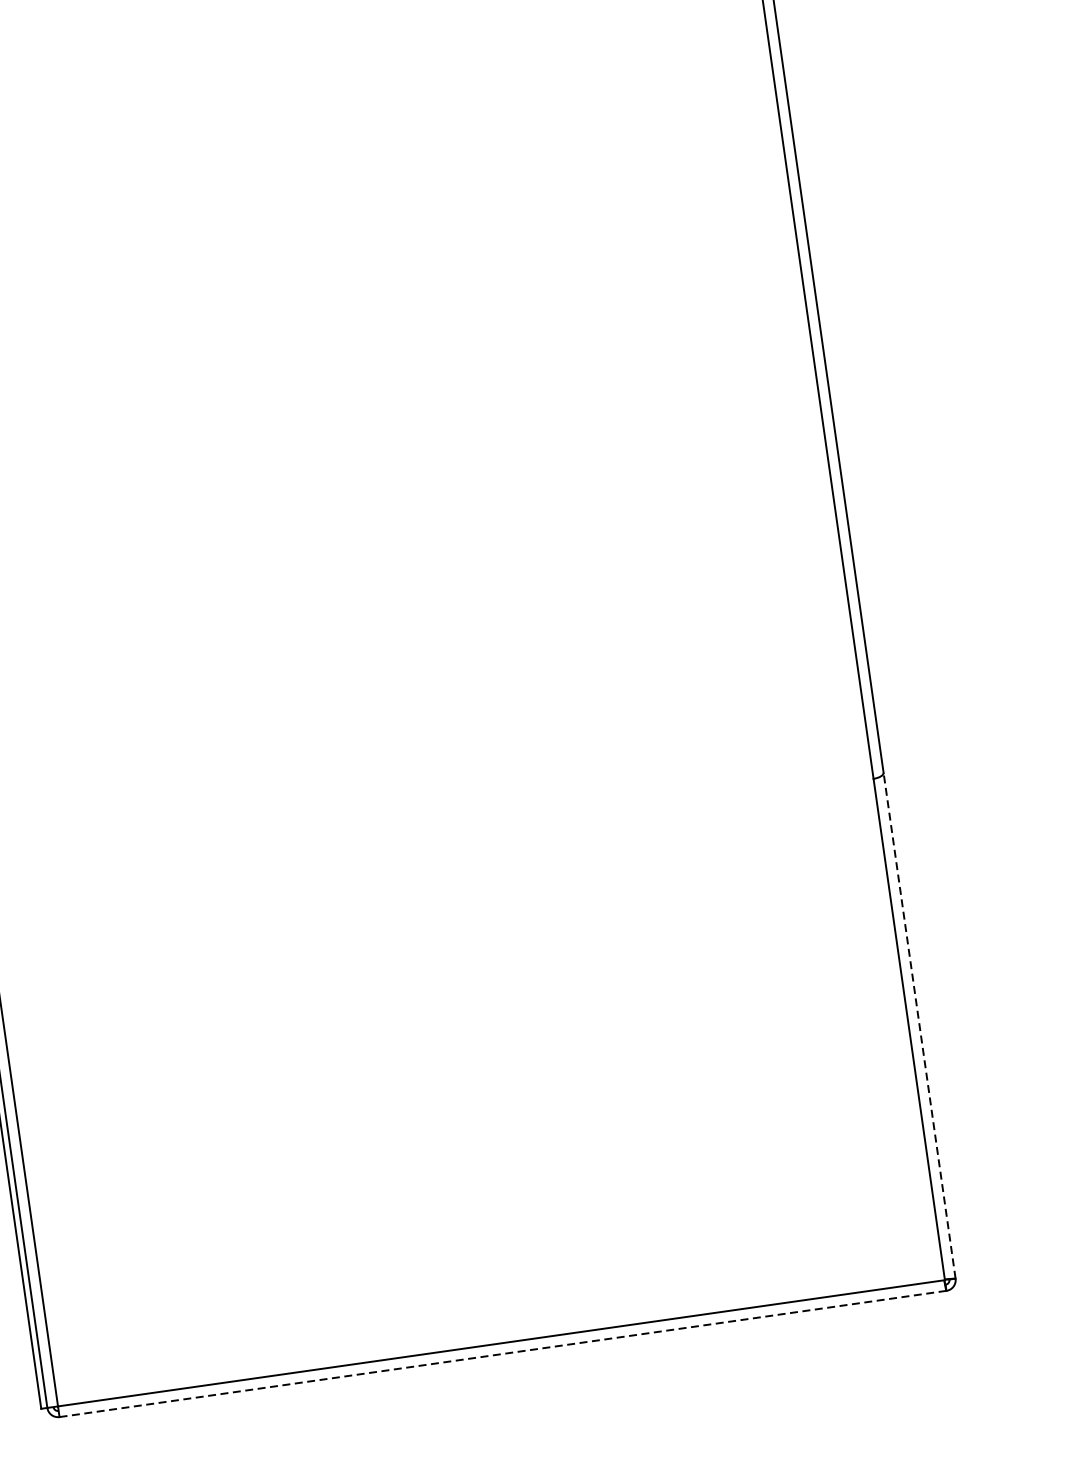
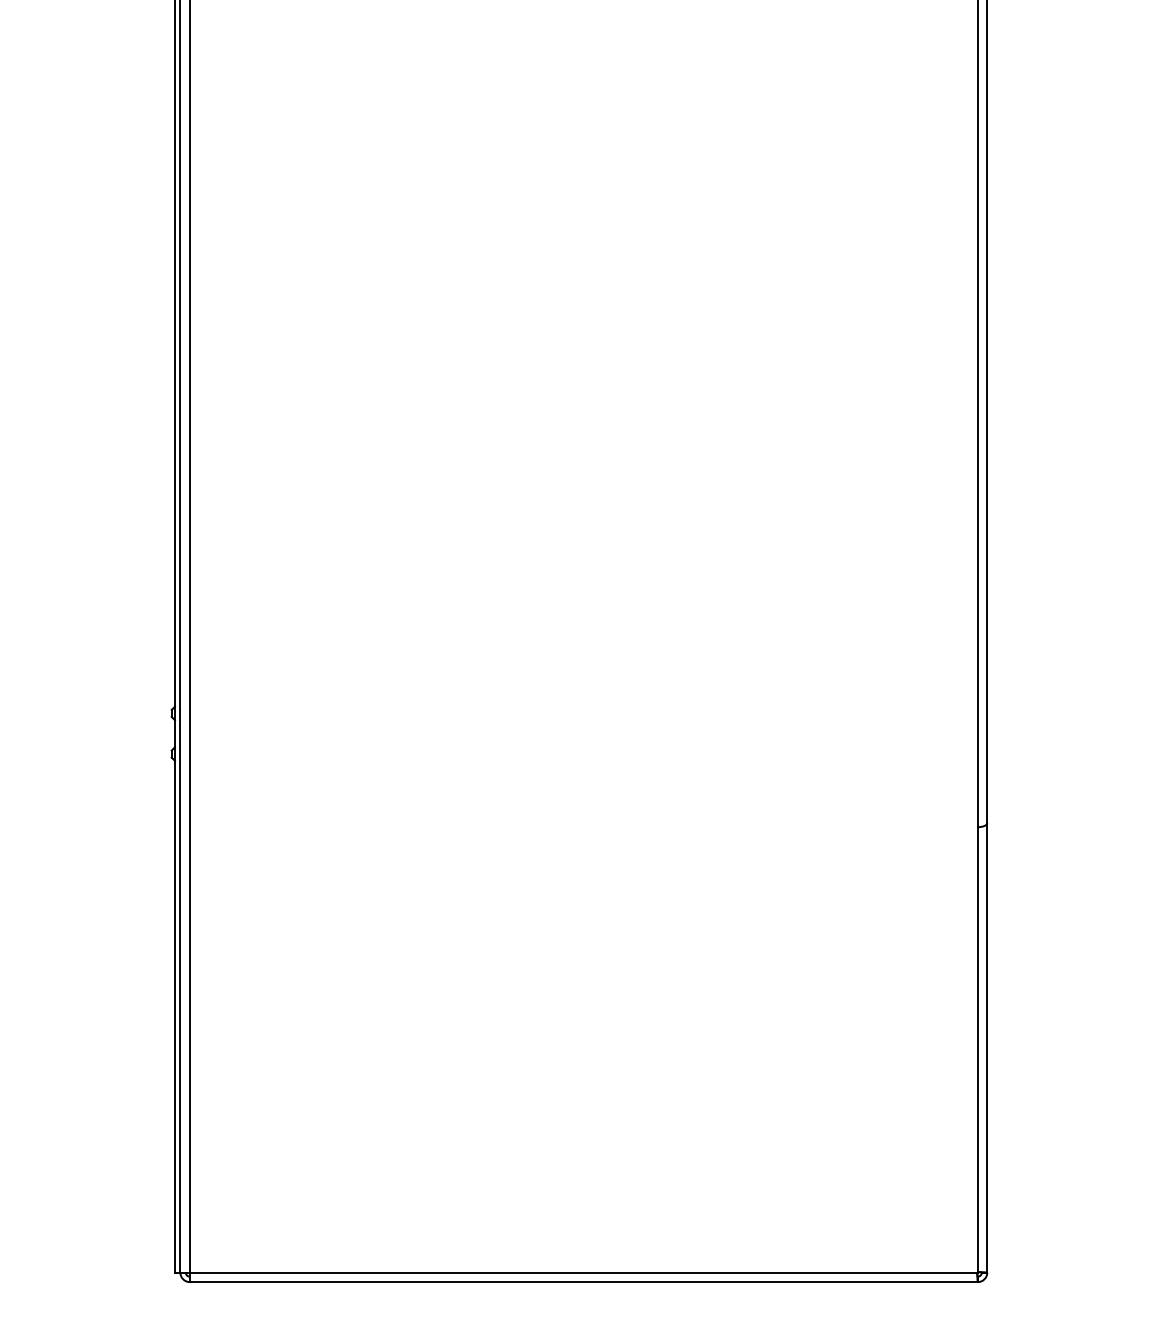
line: (919, 1025) -> (987, 1047), dashed -> solid
line: (502, 1354) -> (583, 1282), dashed -> solid

